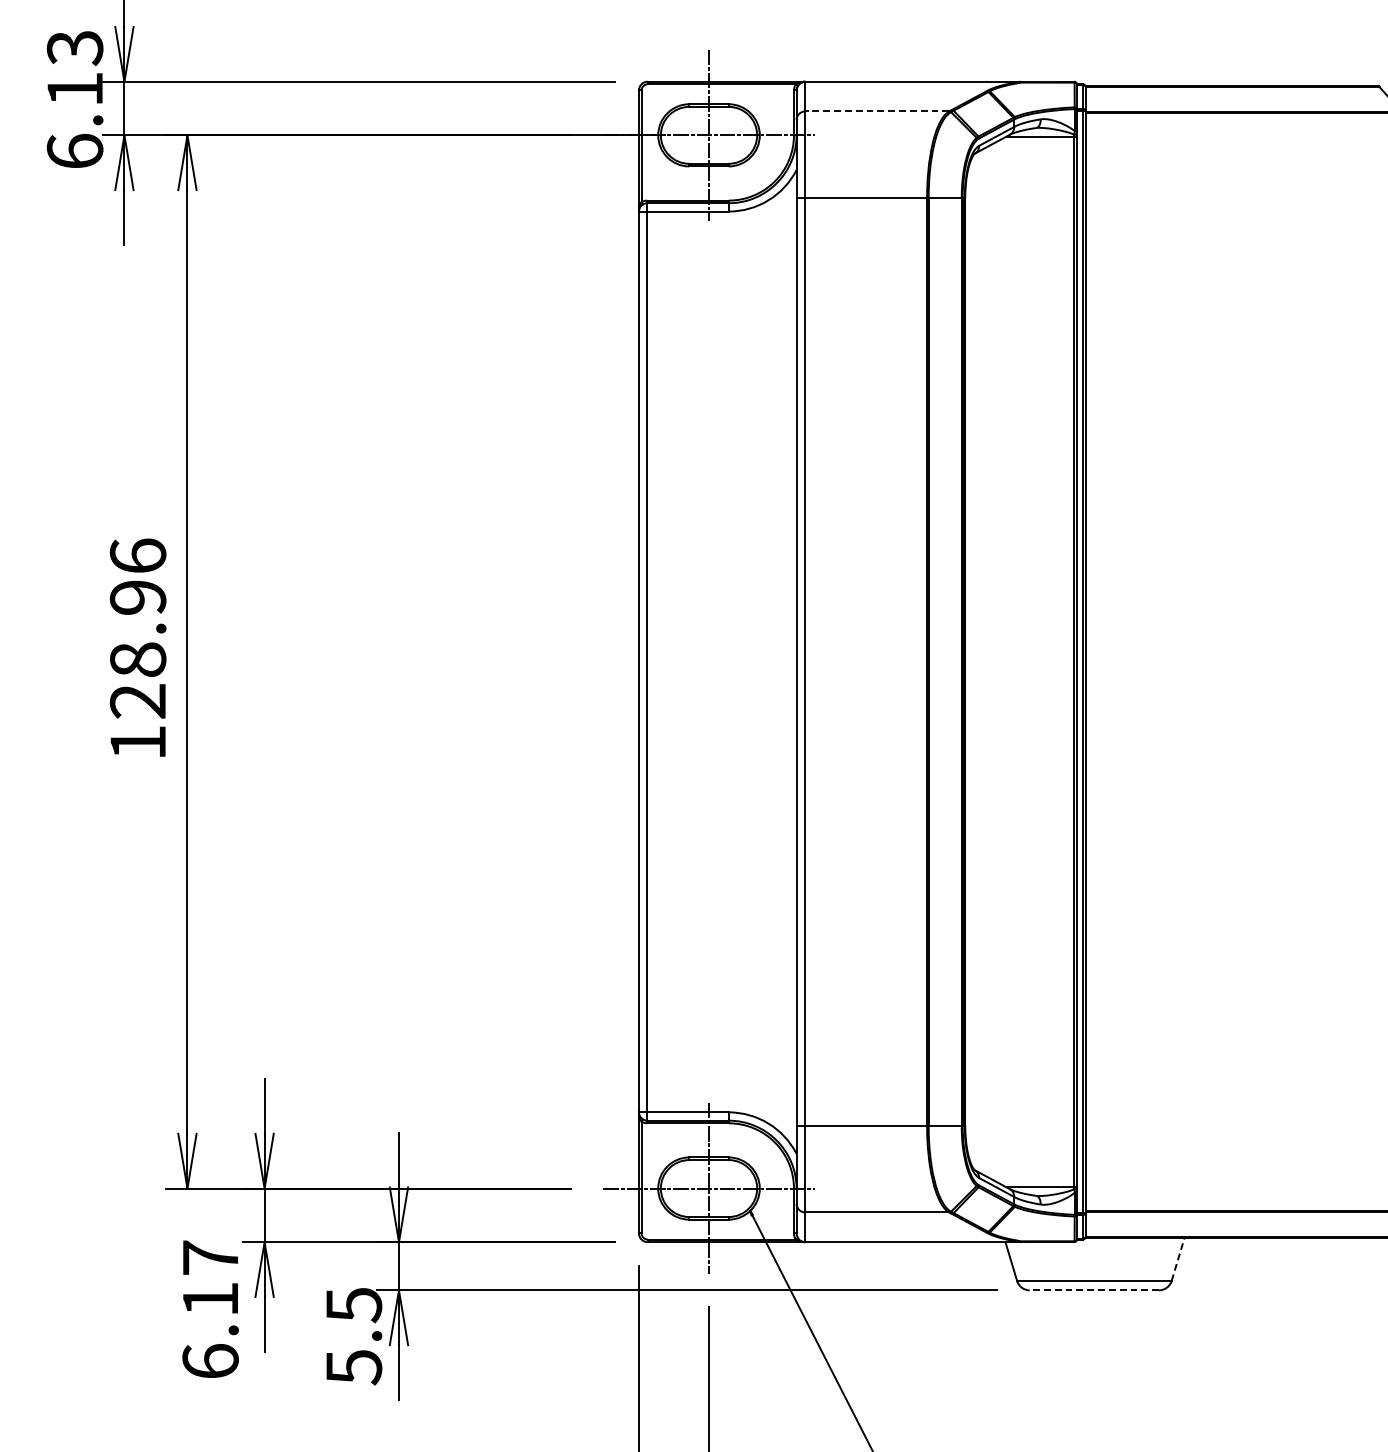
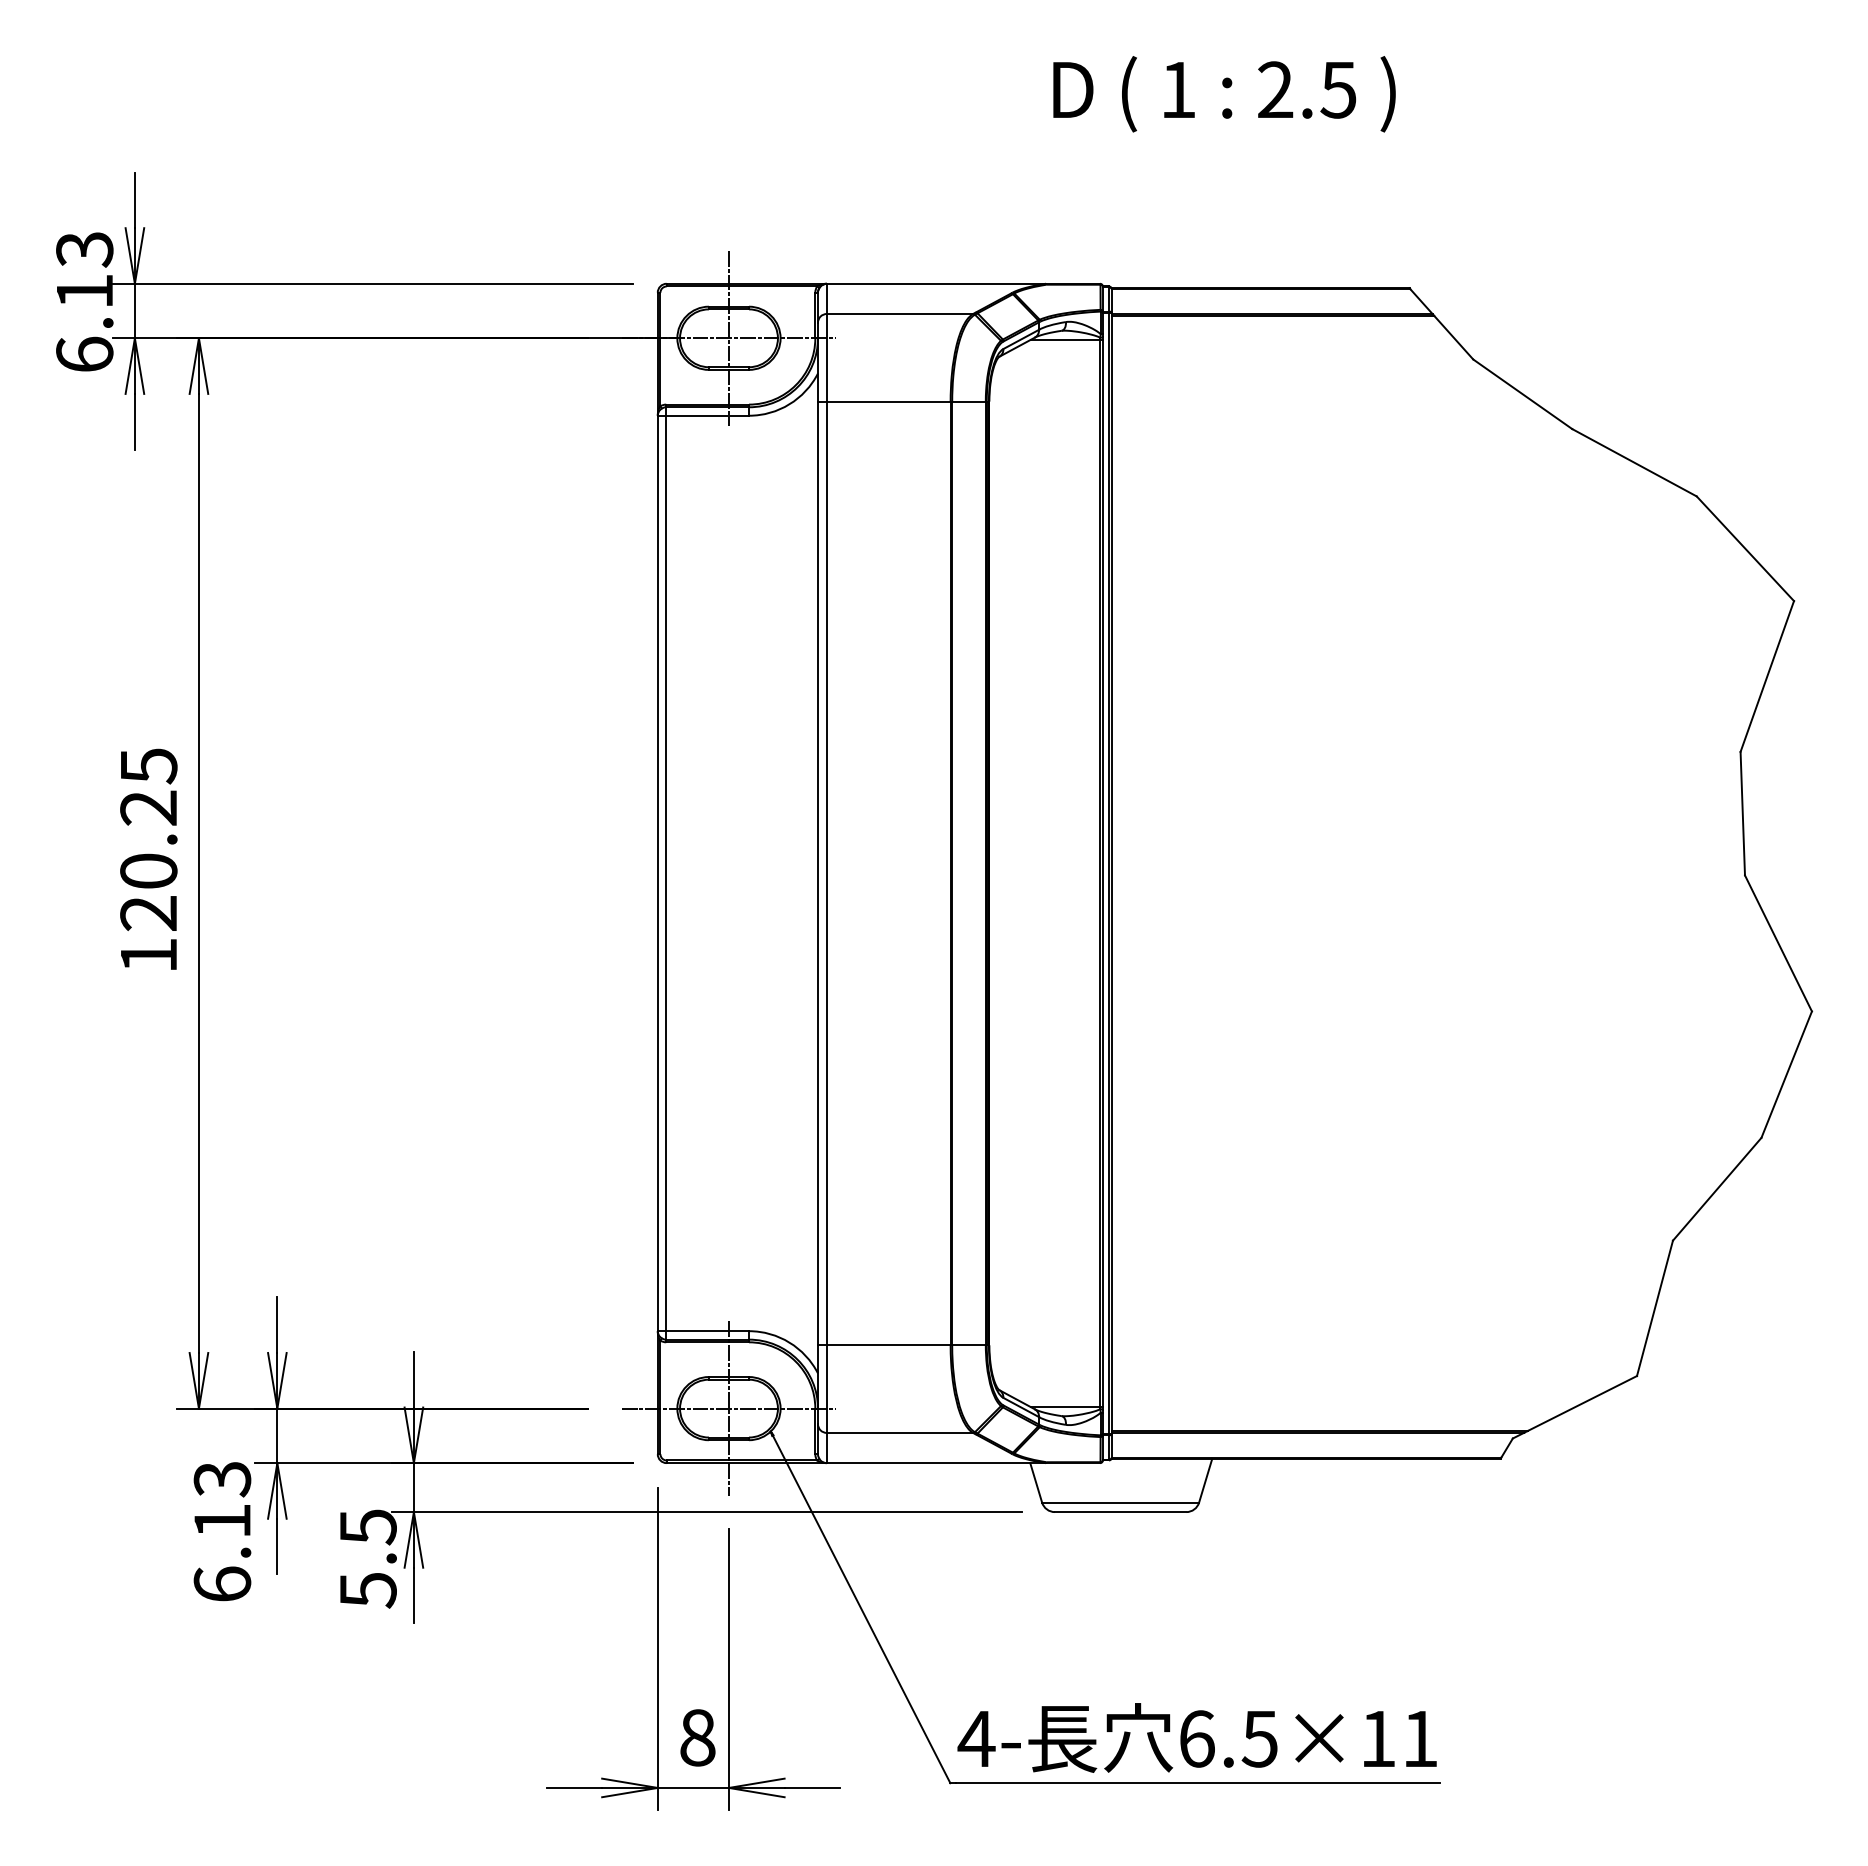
line: (876, 110) -> (899, 313), dashed -> solid
text: (137, 607) -> (148, 818), 128.96 -> 120.25
text: (210, 1258) -> (222, 1479), 6.17 -> 6.13
line: (1177, 1259) -> (1205, 1480), dashed -> solid
line: (1094, 1290) -> (1120, 1512), dashed -> solid

